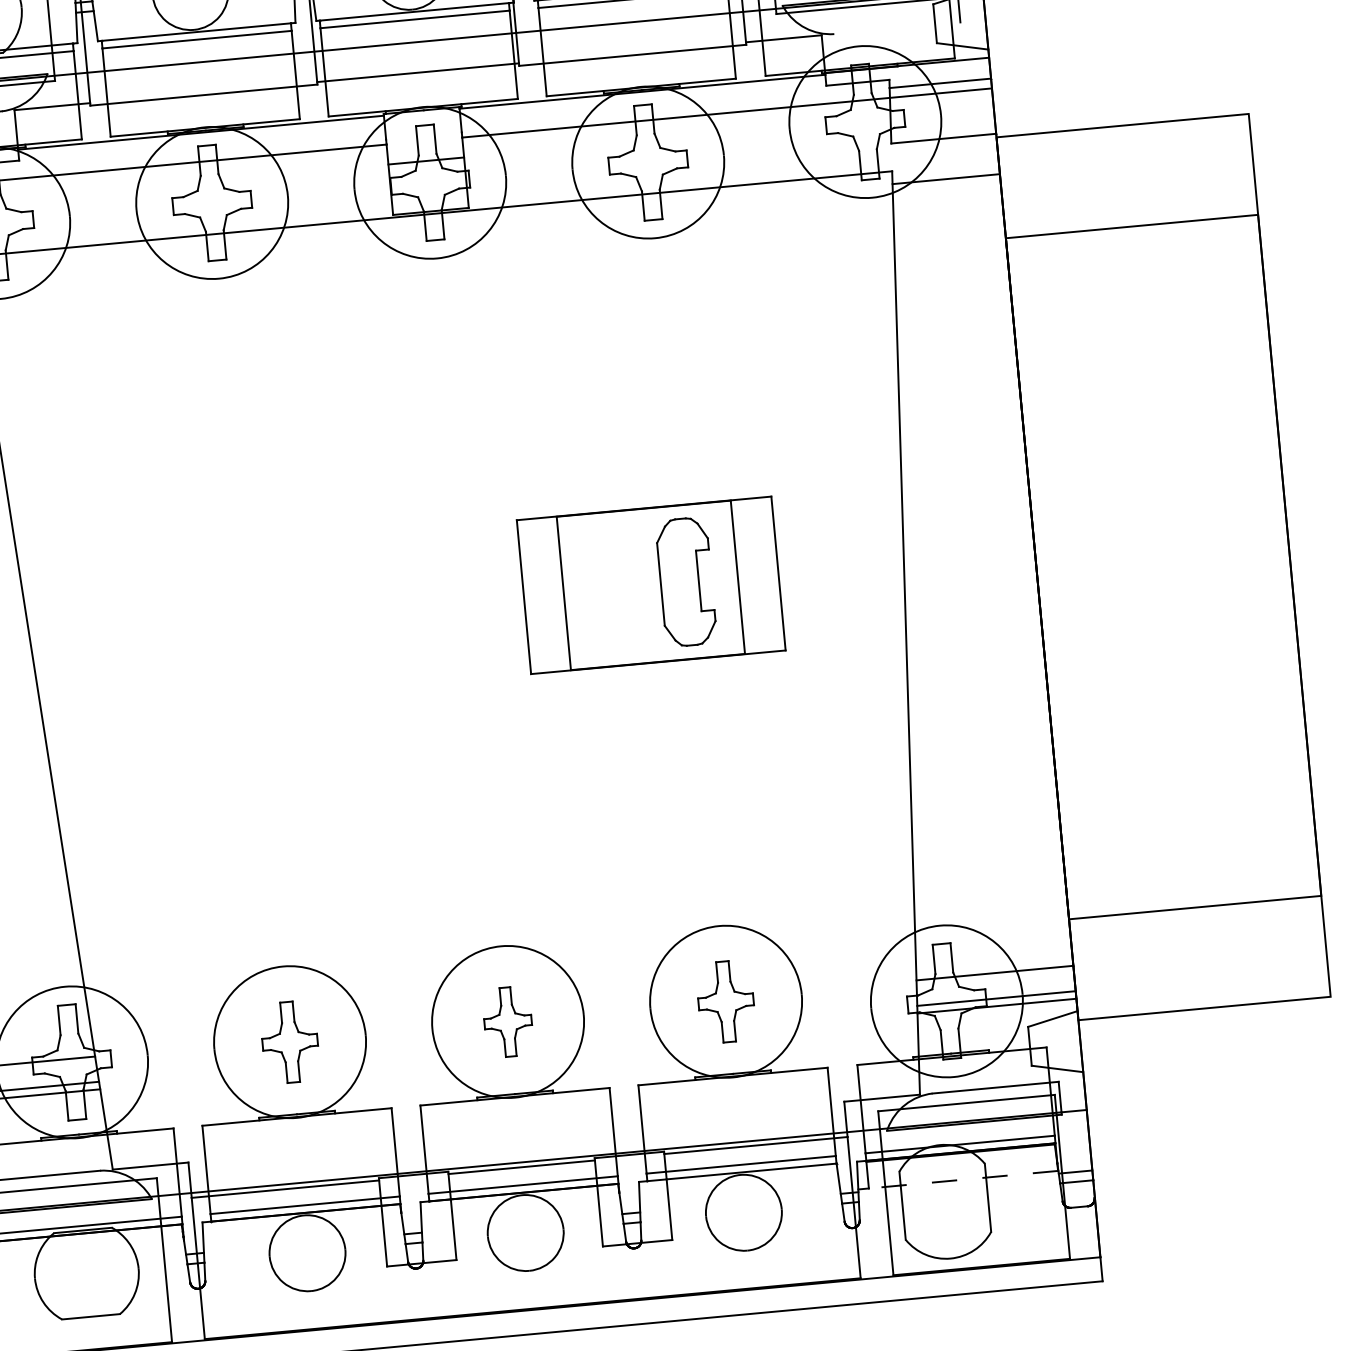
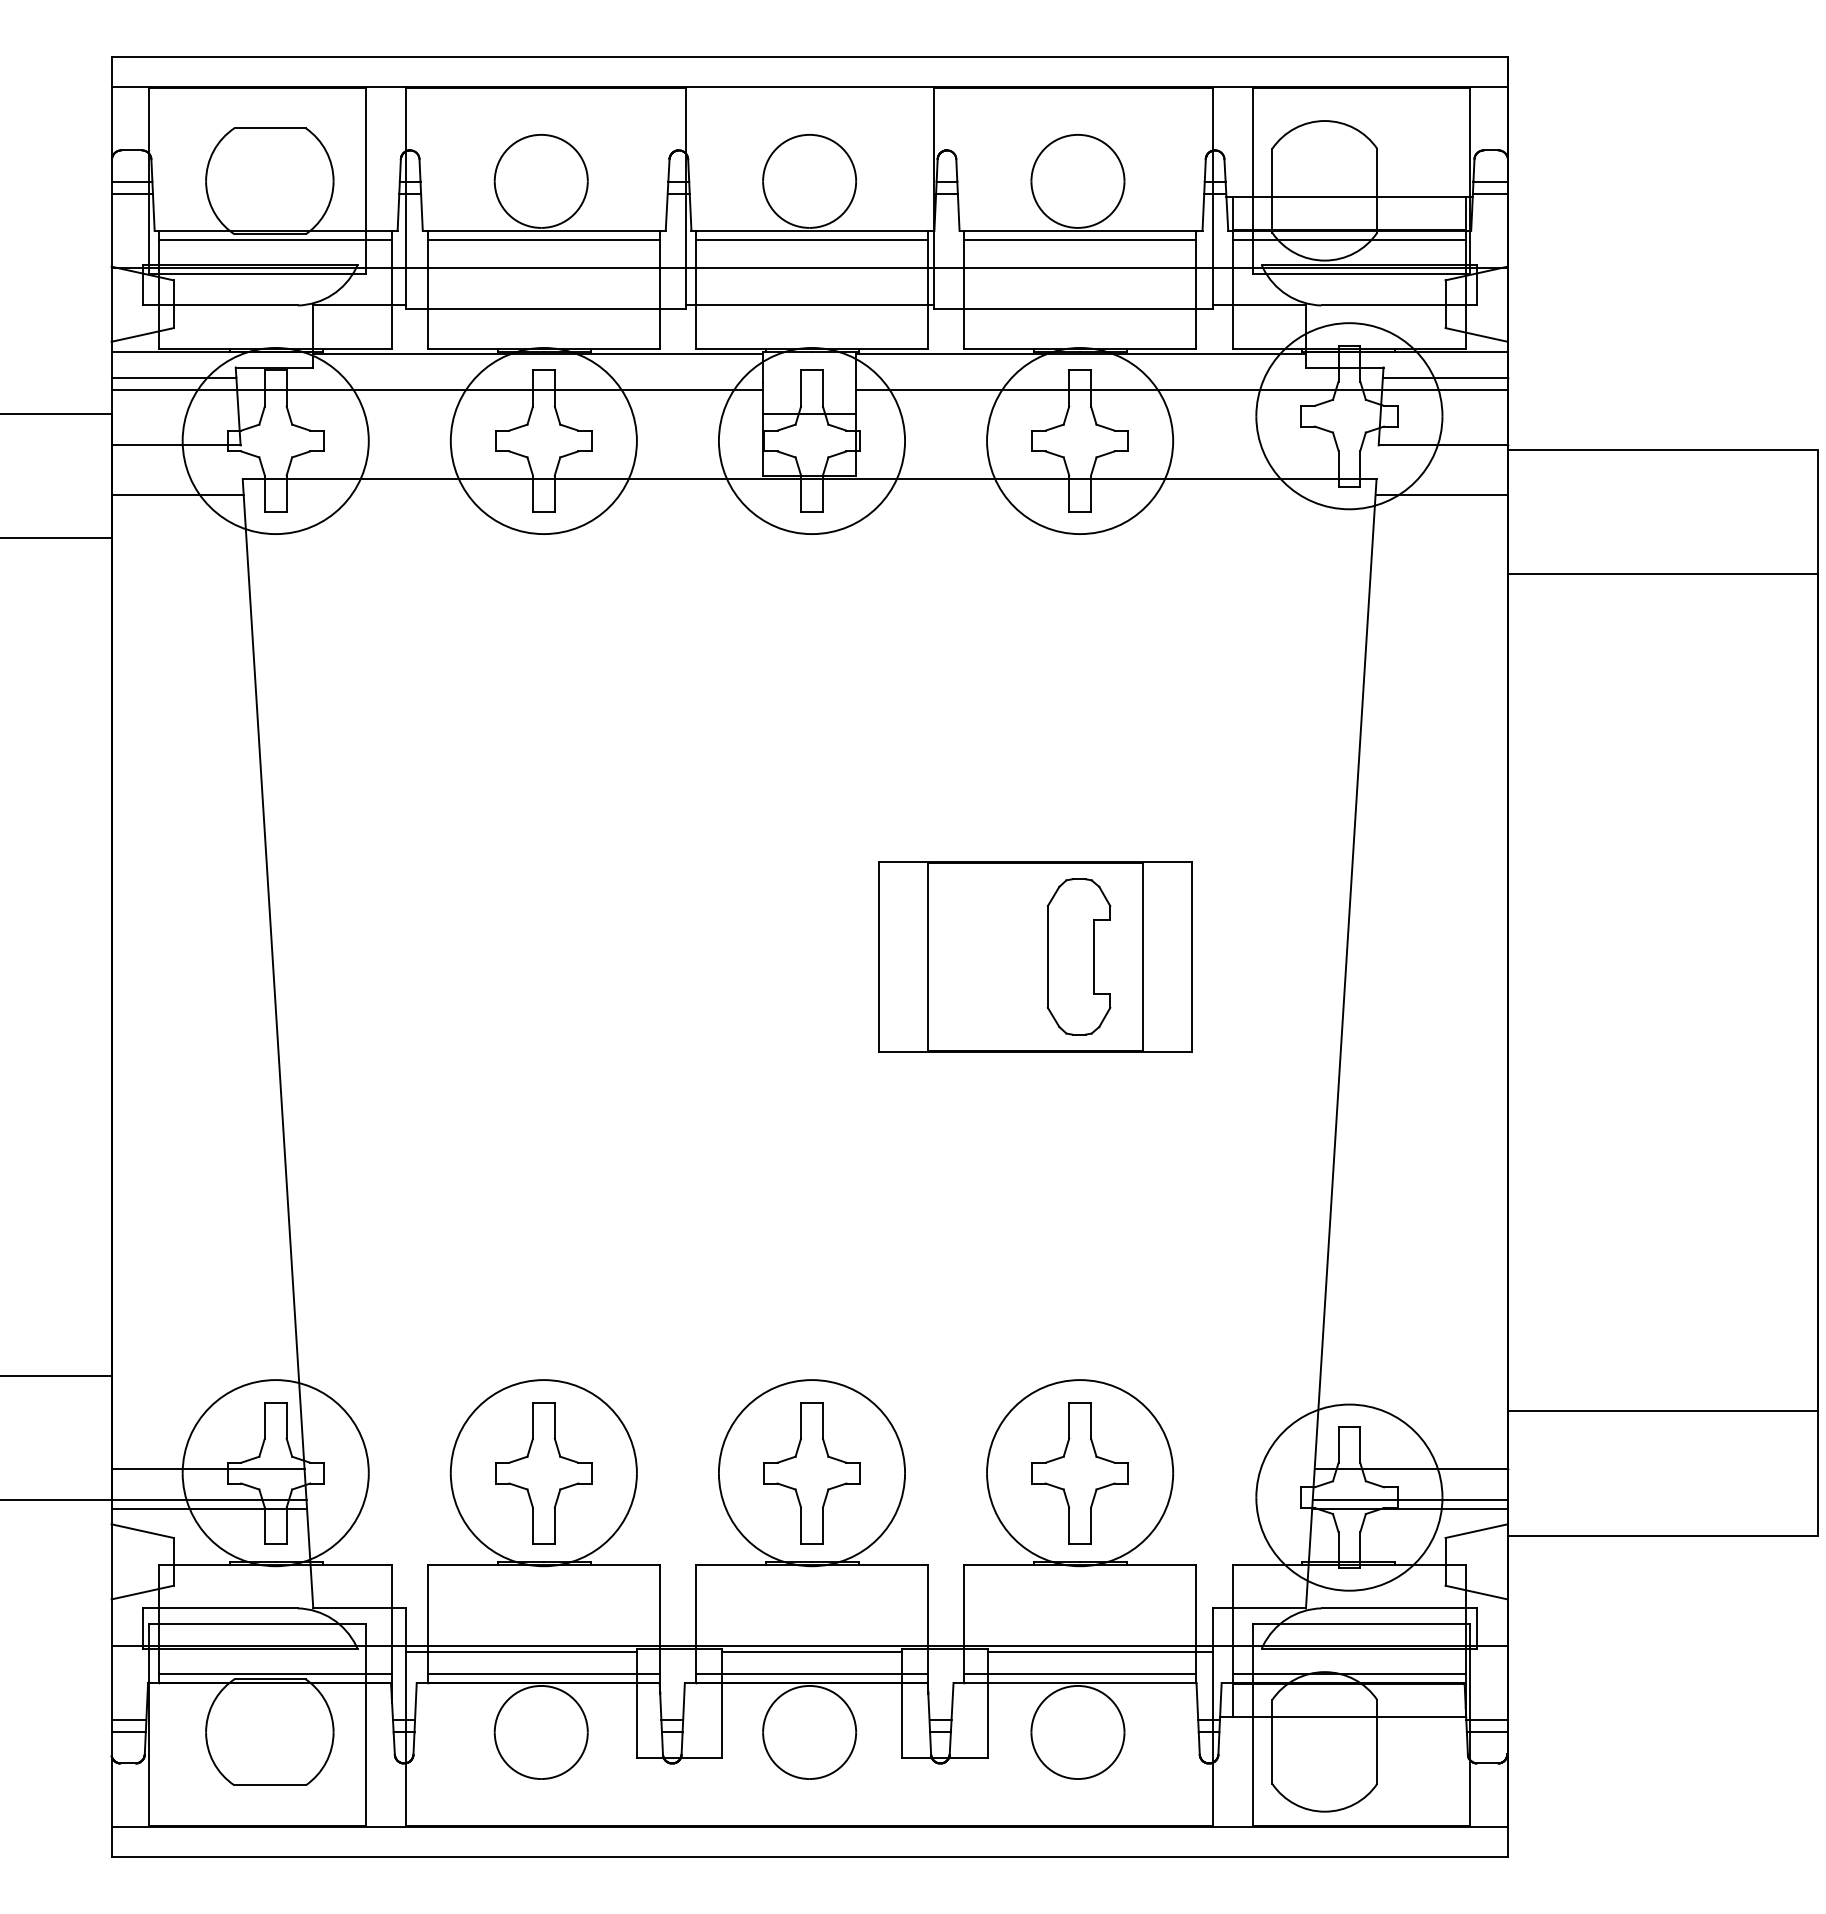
line: (896, 28) -> (1398, 305), added
part: (725, 1002) -> (1079, 1473), size x1.43
part: (507, 1022) -> (811, 1473), size x1.67
part: (289, 1042) -> (543, 1473), size x1.43
line: (962, 1179) -> (1348, 1716), dashed -> solid

